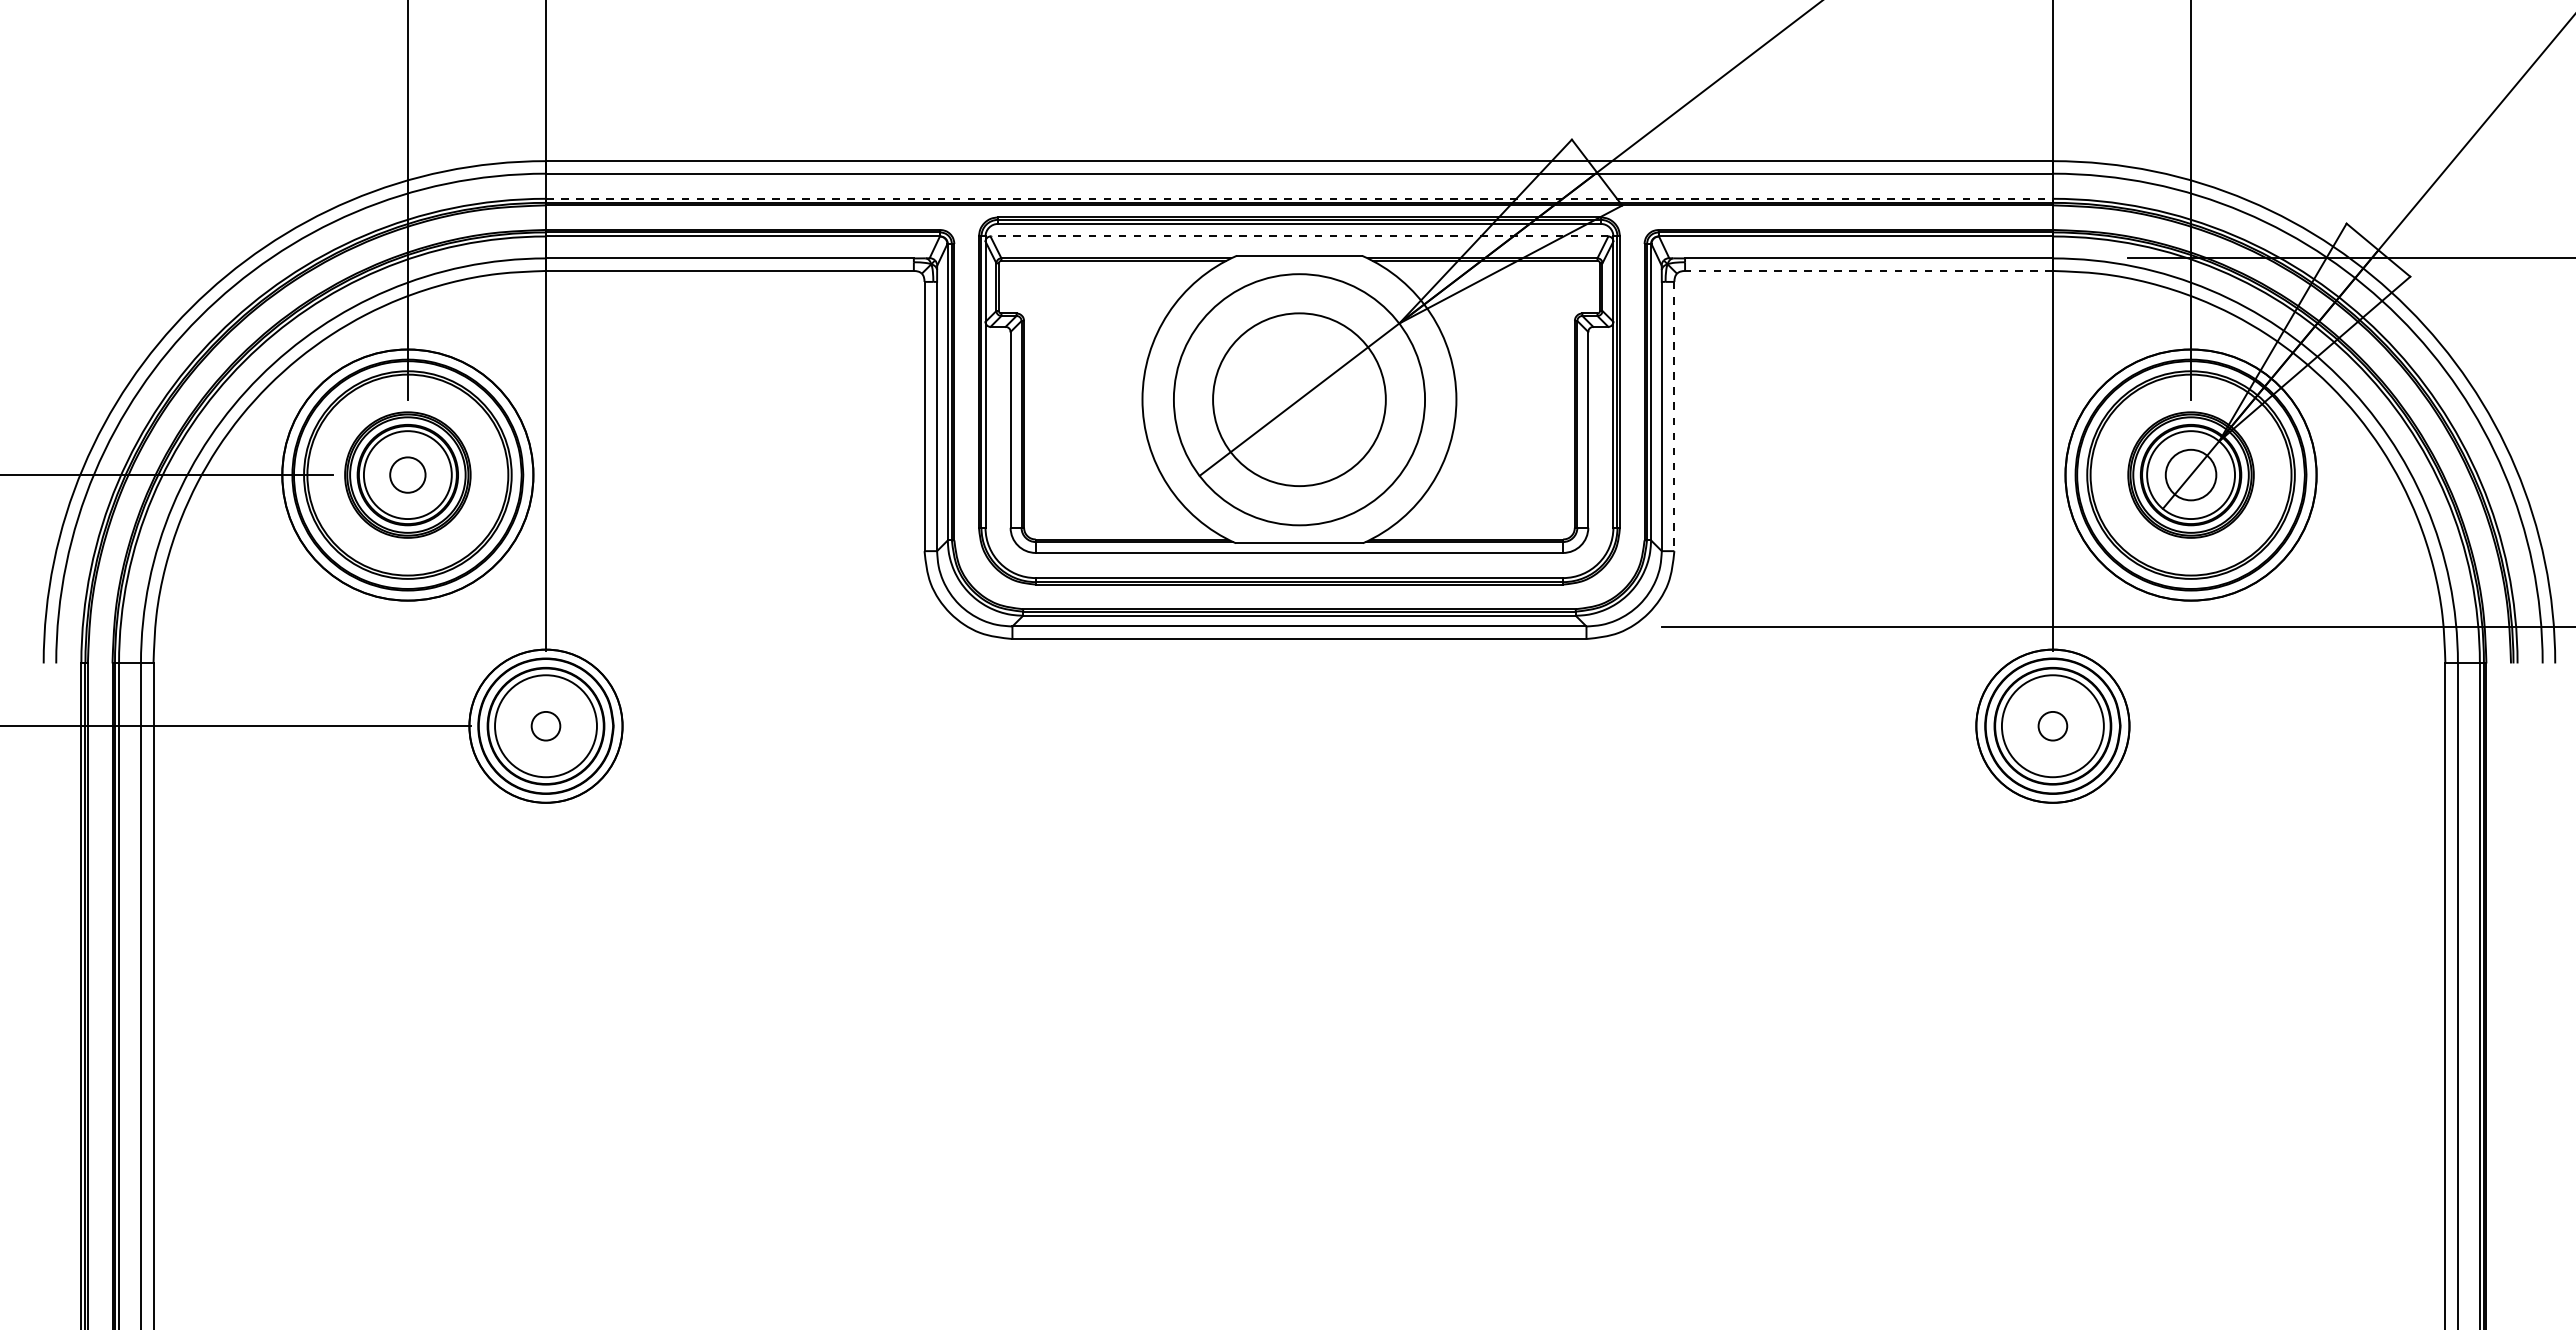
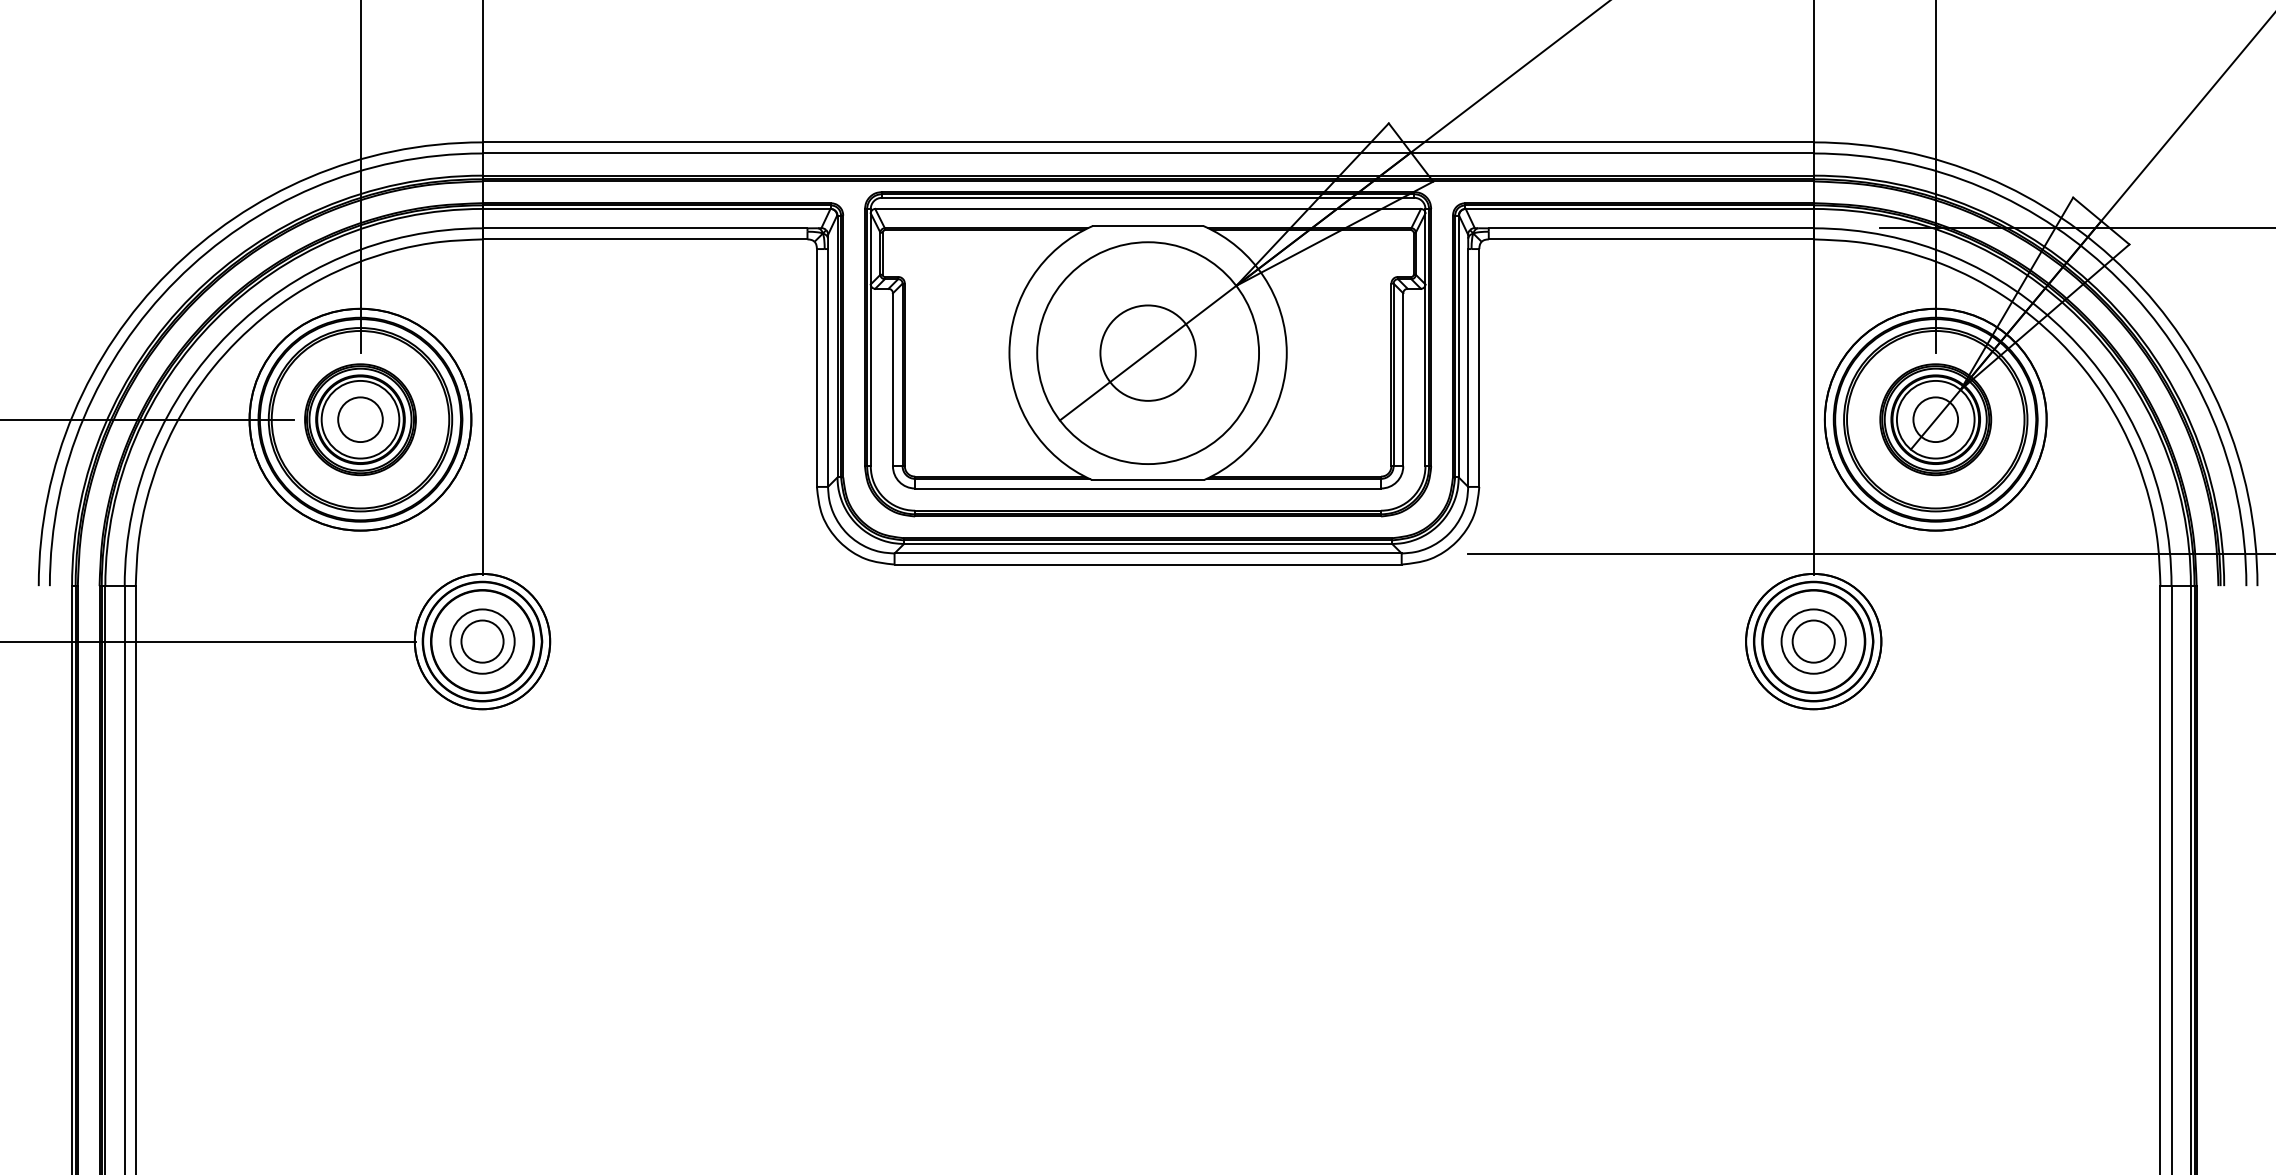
line: (1299, 198) -> (1148, 175), dashed -> solid
line: (1299, 236) -> (1148, 208), dashed -> solid
line: (1869, 270) -> (1651, 238), dashed -> solid
circle: (1299, 399) -> (1148, 352), size x0.62
line: (1674, 416) -> (1479, 367), dashed -> solid
circle: (407, 474) -> (360, 419), size x1.43
circle: (545, 725) -> (482, 640), size x0.71
circle: (2052, 725) -> (1813, 640), size x0.71
circle: (545, 726) -> (482, 641), size x1.67
circle: (2052, 726) -> (1813, 641), size x1.67

